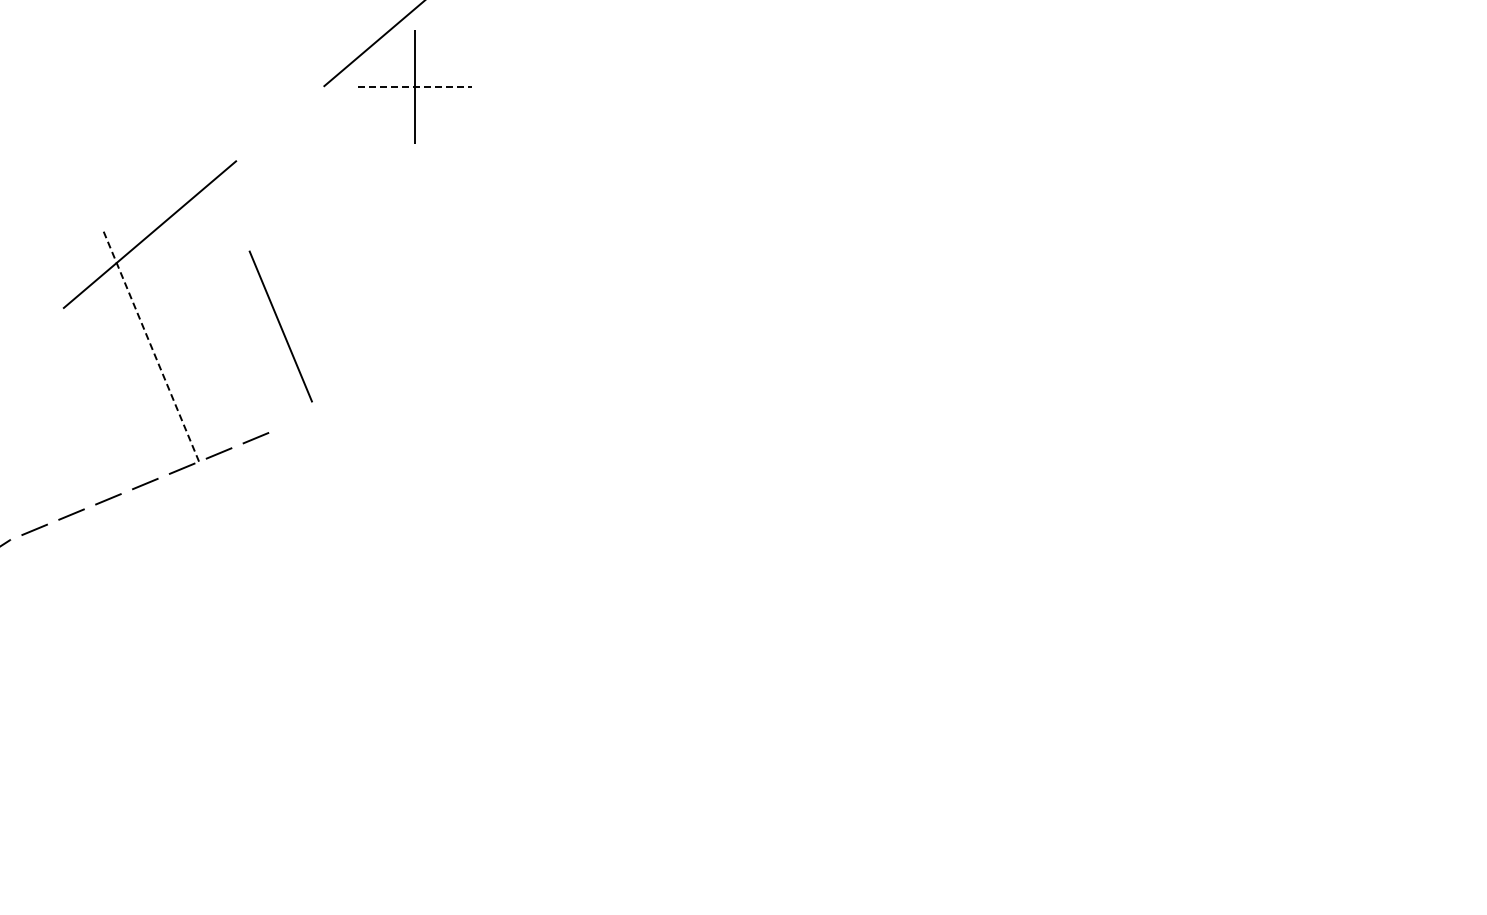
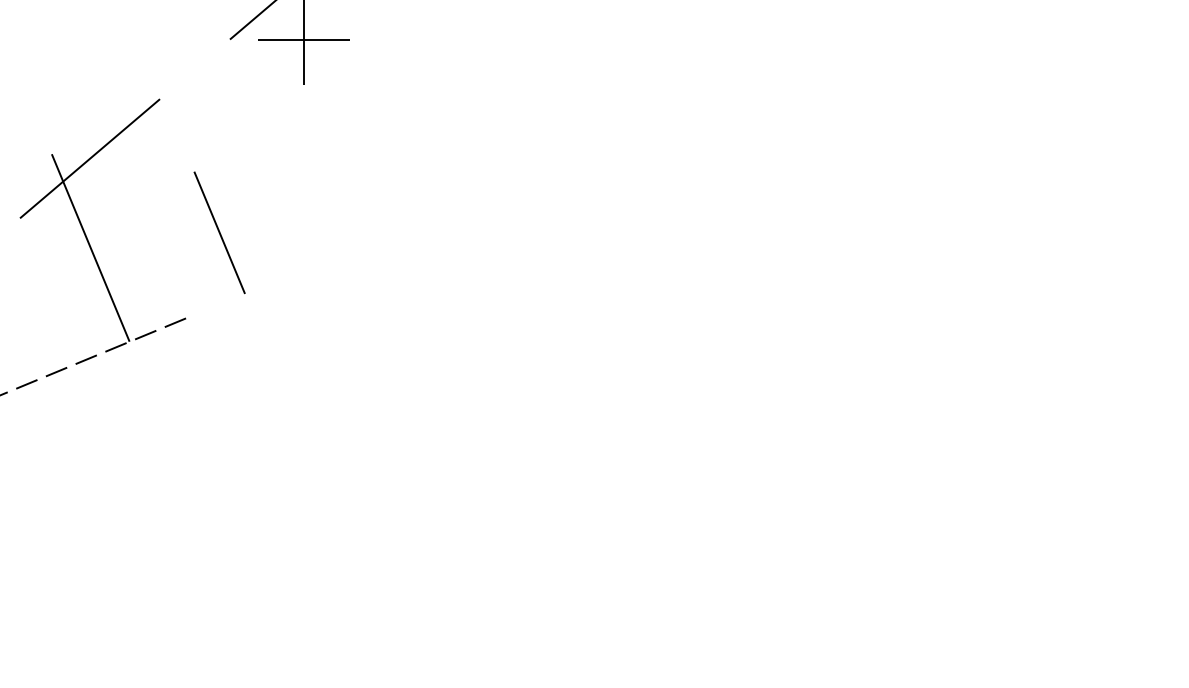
line: (415, 86) -> (304, 39), dashed -> solid
line: (280, 326) -> (219, 232), moved
line: (150, 345) -> (90, 248), dashed -> solid

